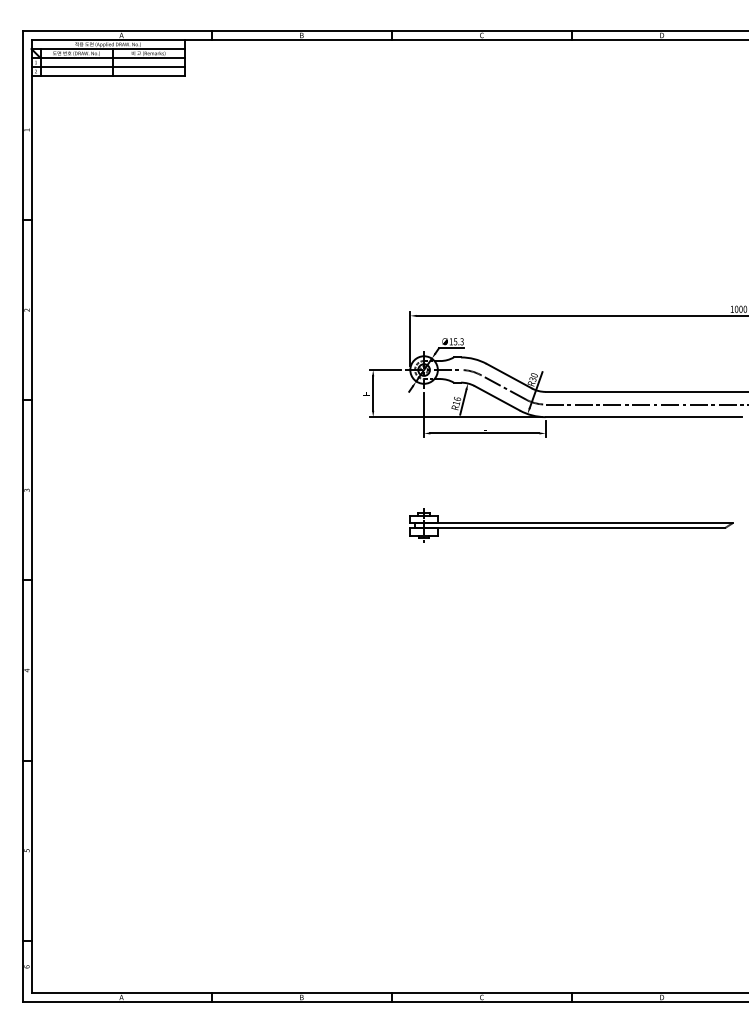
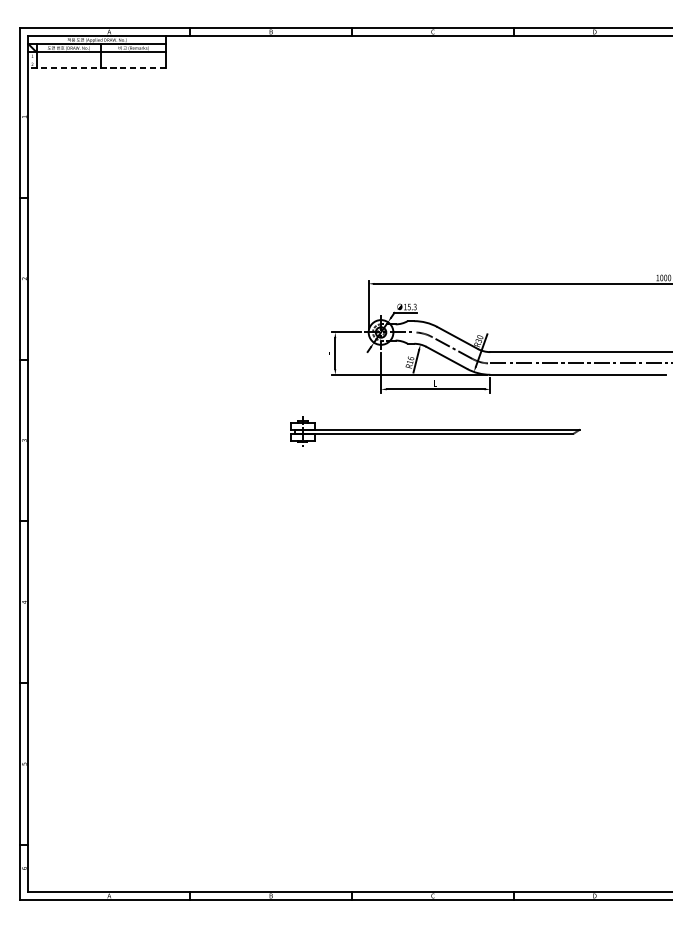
line: (107, 67) -> (96, 60), removed
line: (108, 76) -> (97, 68), solid -> dashed
part: (571, 525) -> (435, 431), moved

